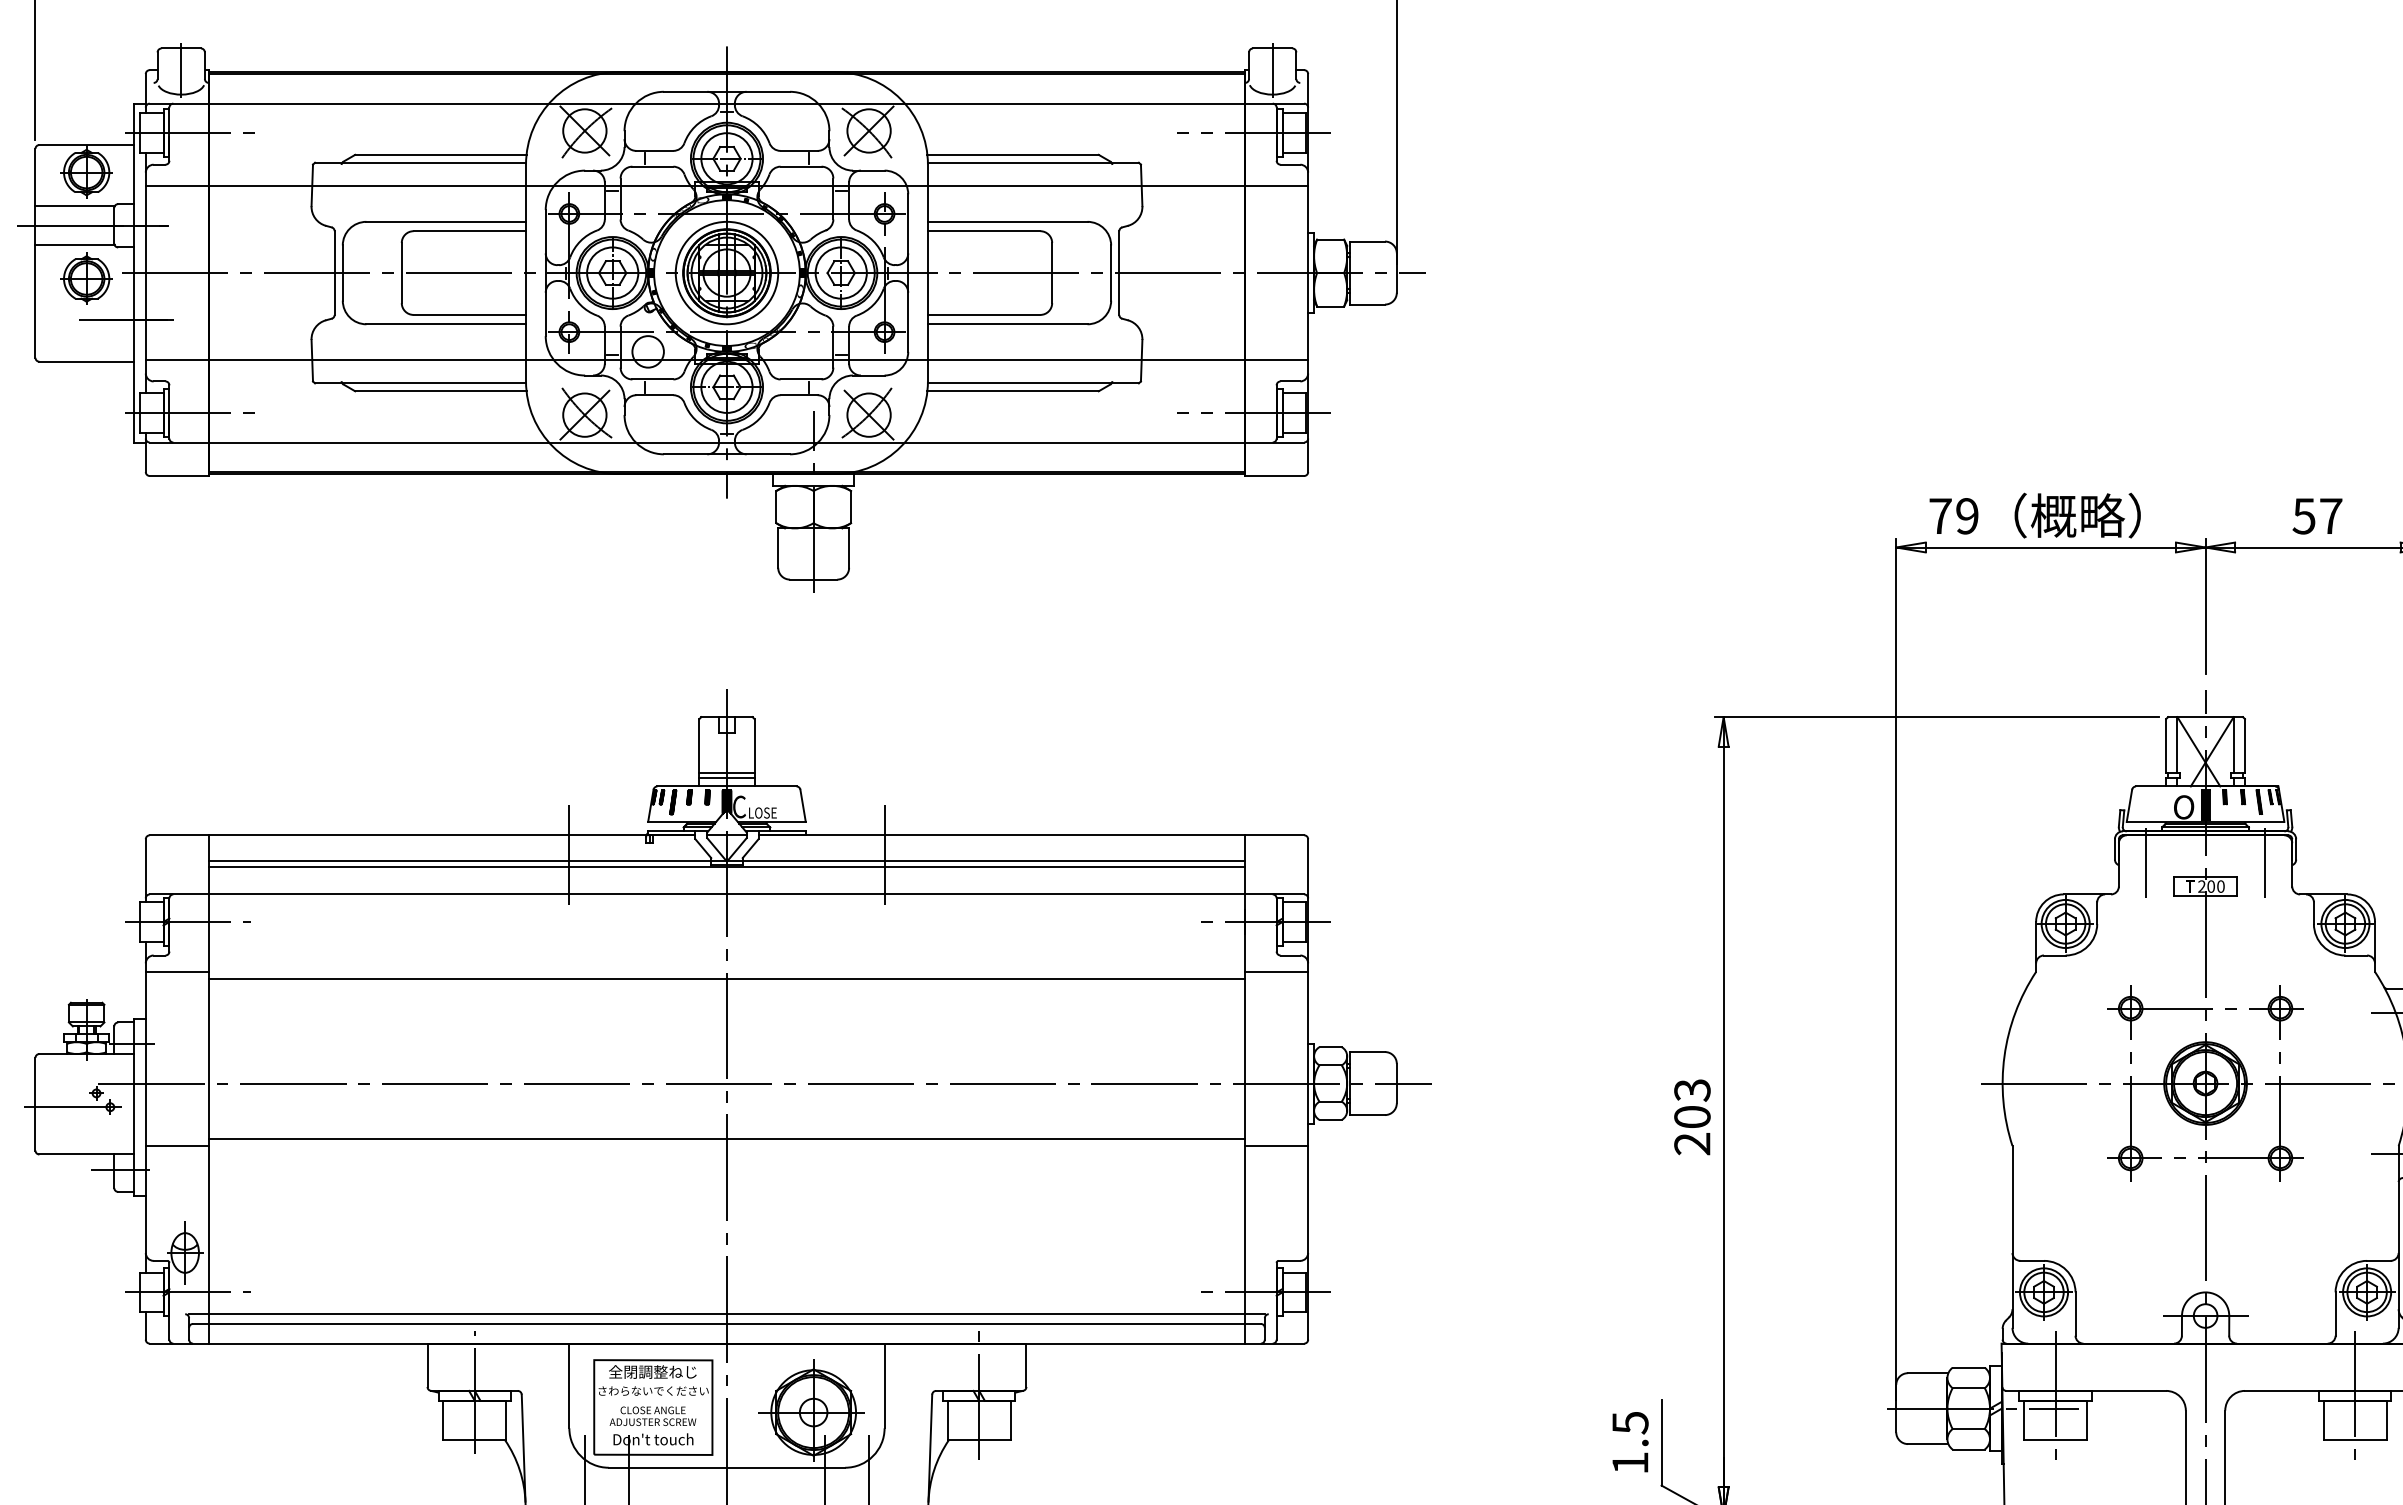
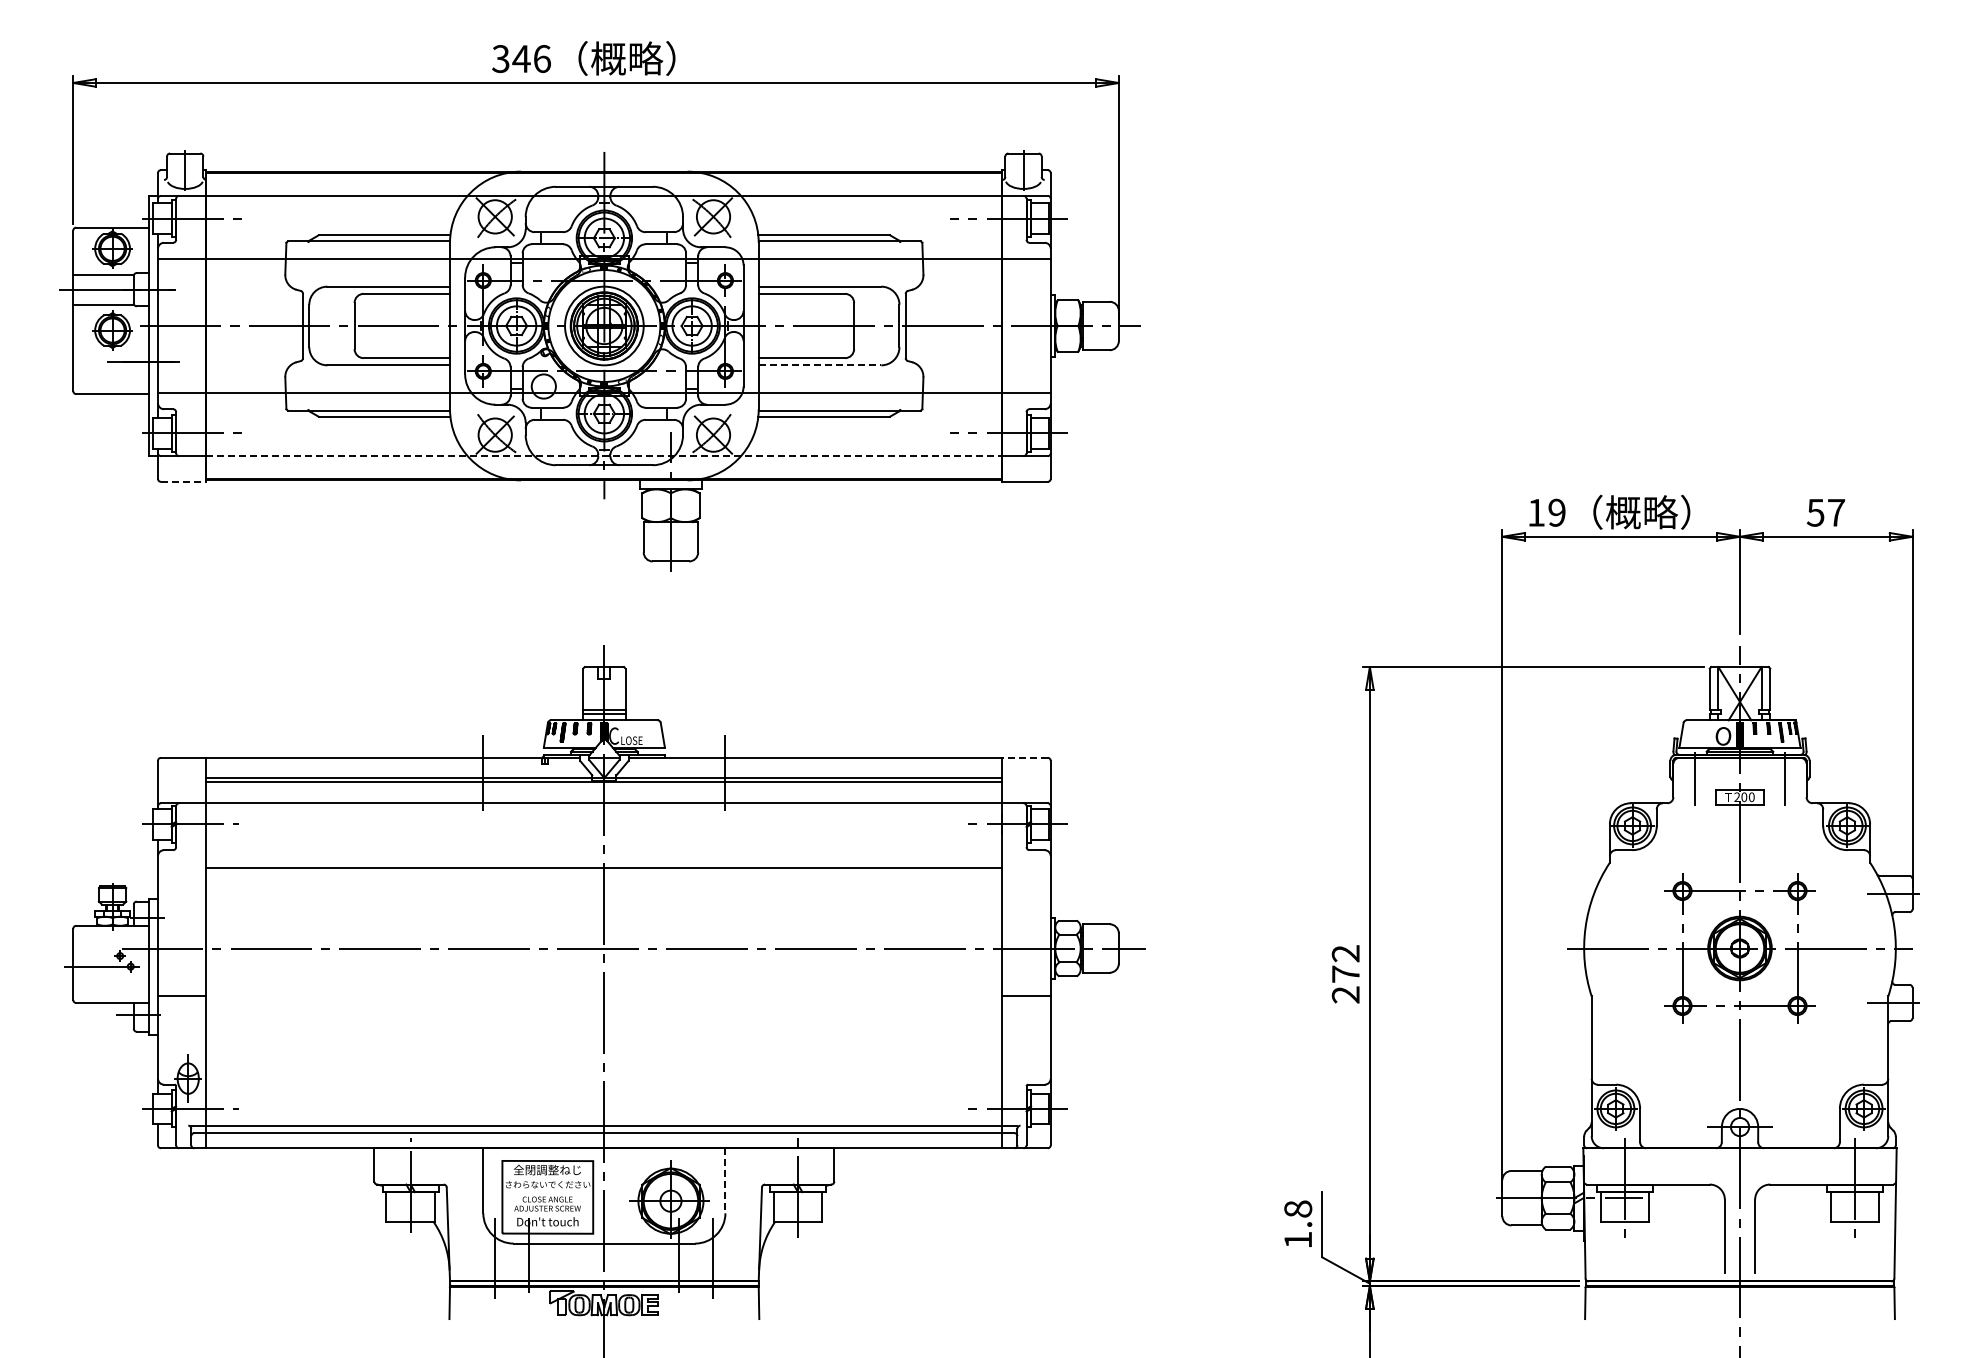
line: (1008, 324) -> (820, 365), solid -> dashed
line: (727, 442) -> (604, 456), solid -> dashed
line: (179, 475) -> (183, 481), solid -> dashed
text: (1940, 515) -> (1536, 512), 79 -> 19
line: (1275, 834) -> (1025, 757), solid -> dashed
line: (176, 971) -> (181, 862), removed
line: (1276, 971) -> (1026, 862), removed
text: (1691, 1103) -> (1345, 963), 203 -> 272
line: (727, 1139) -> (604, 991), removed
line: (884, 1385) -> (725, 1180), solid -> dashed
text: (1630, 1423) -> (1298, 1209), 1.5 -> 1.8

